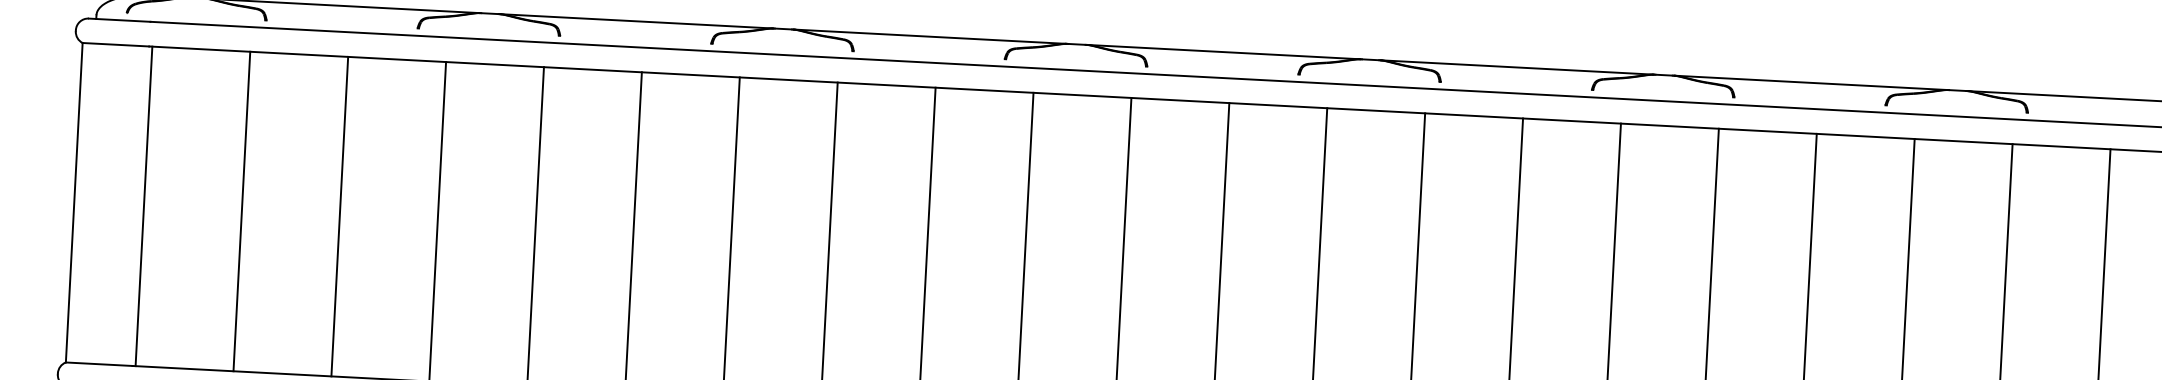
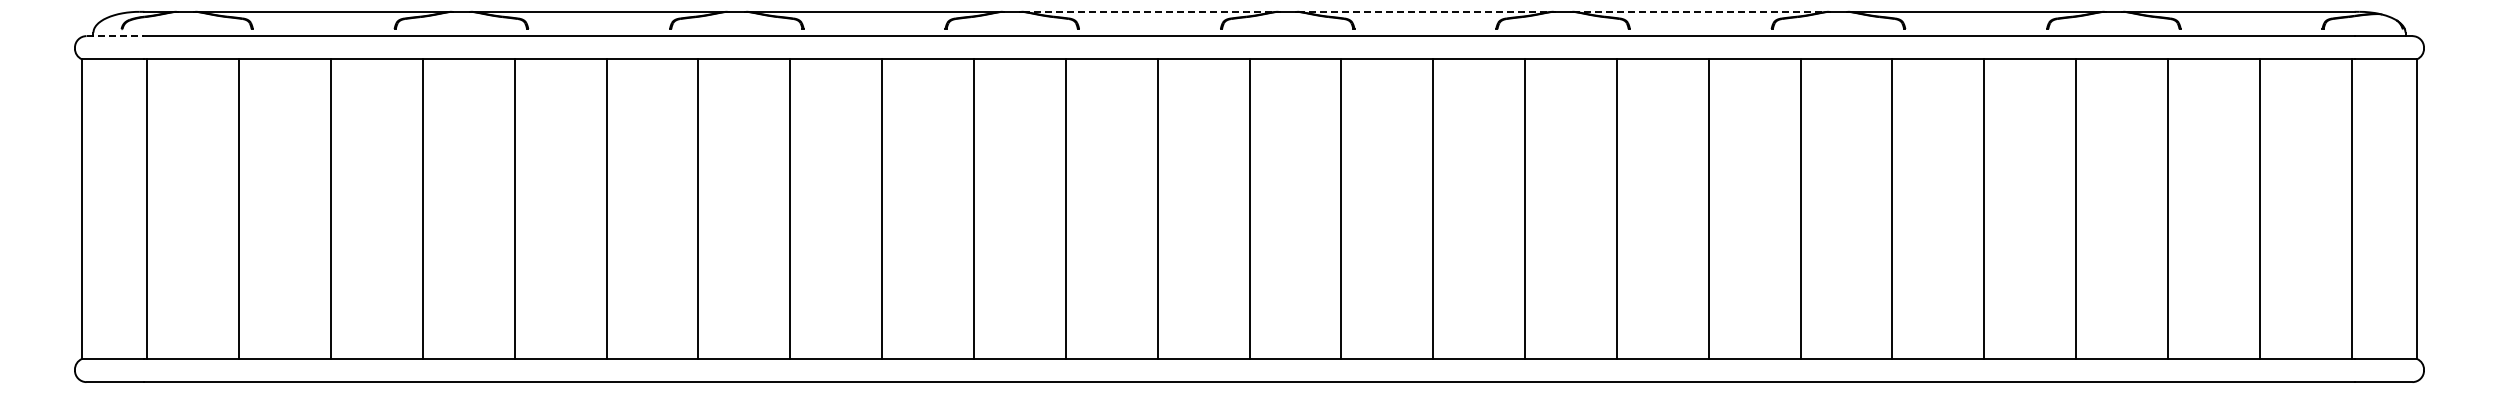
line: (119, 20) -> (115, 36), solid -> dashed
line: (1224, 51) -> (1150, 11), solid -> dashed
line: (1517, 67) -> (1425, 11), solid -> dashed
line: (1811, 82) -> (1701, 11), solid -> dashed

